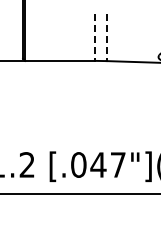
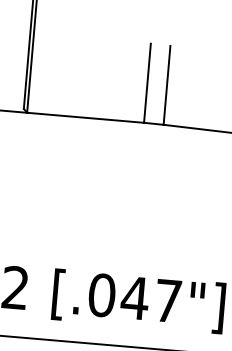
line: (94, 37) -> (146, 83), dashed -> solid
line: (106, 38) -> (166, 86), dashed -> solid

